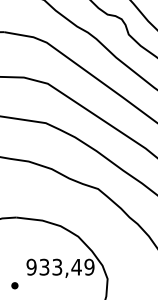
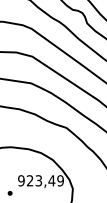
text: (45, 268) -> (30, 181), 933,49 -> 923,49

